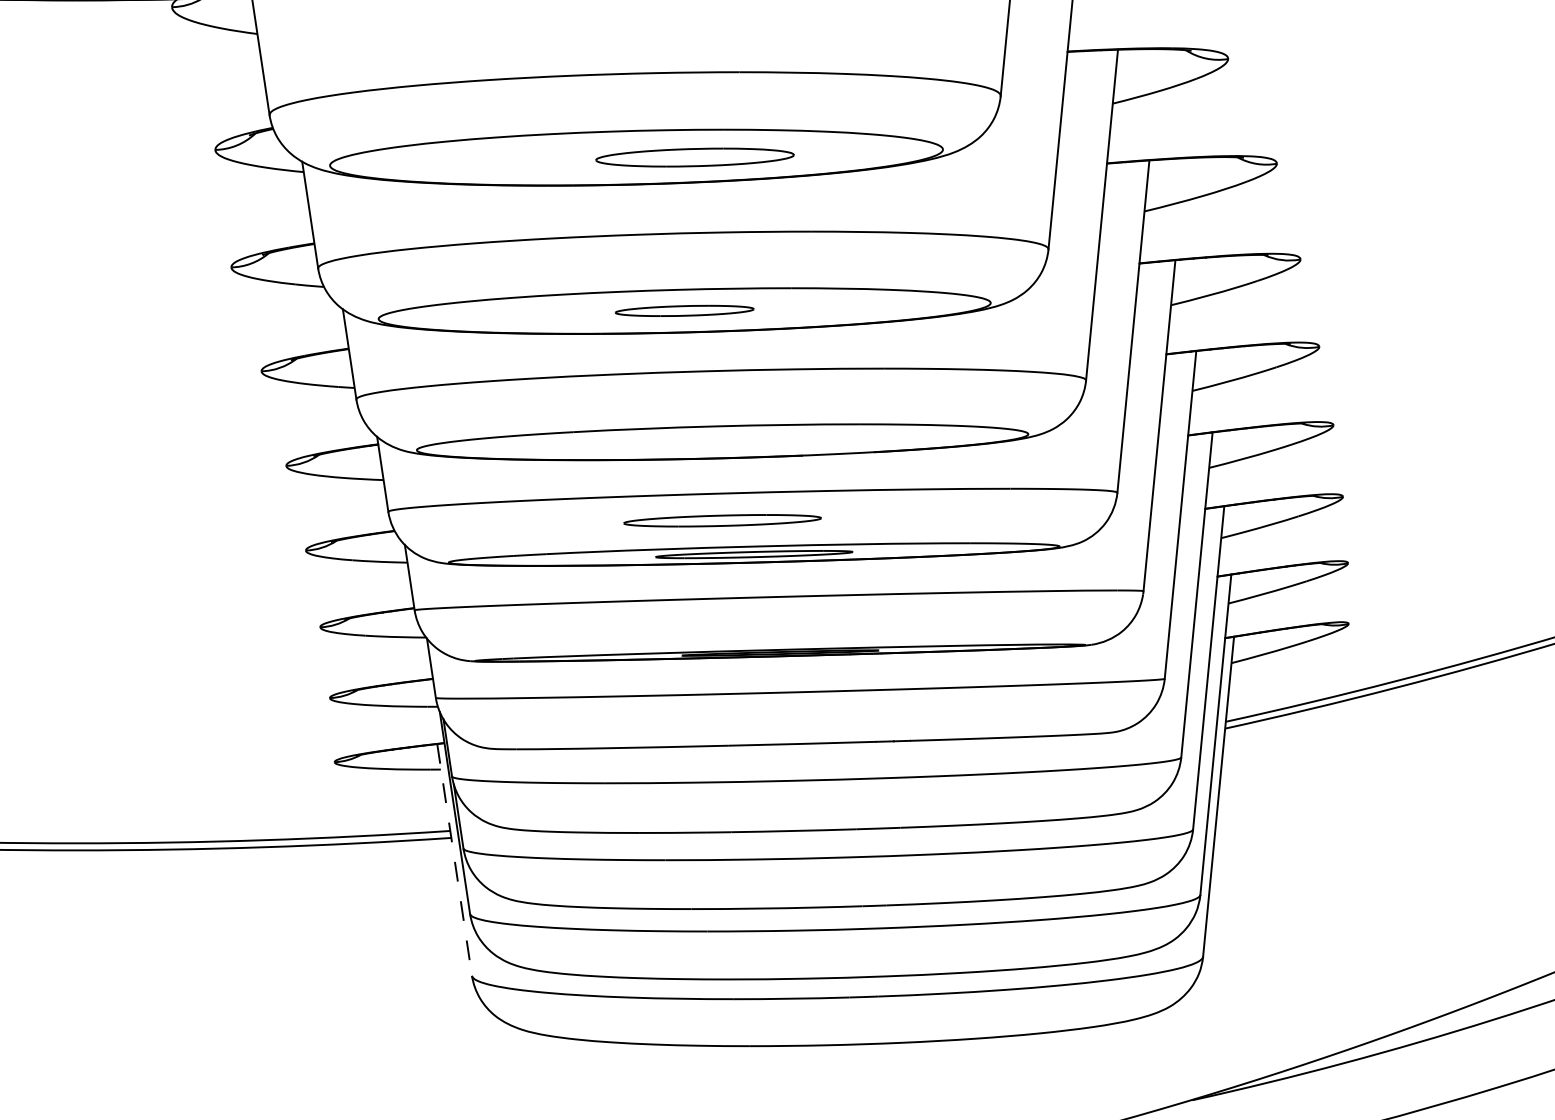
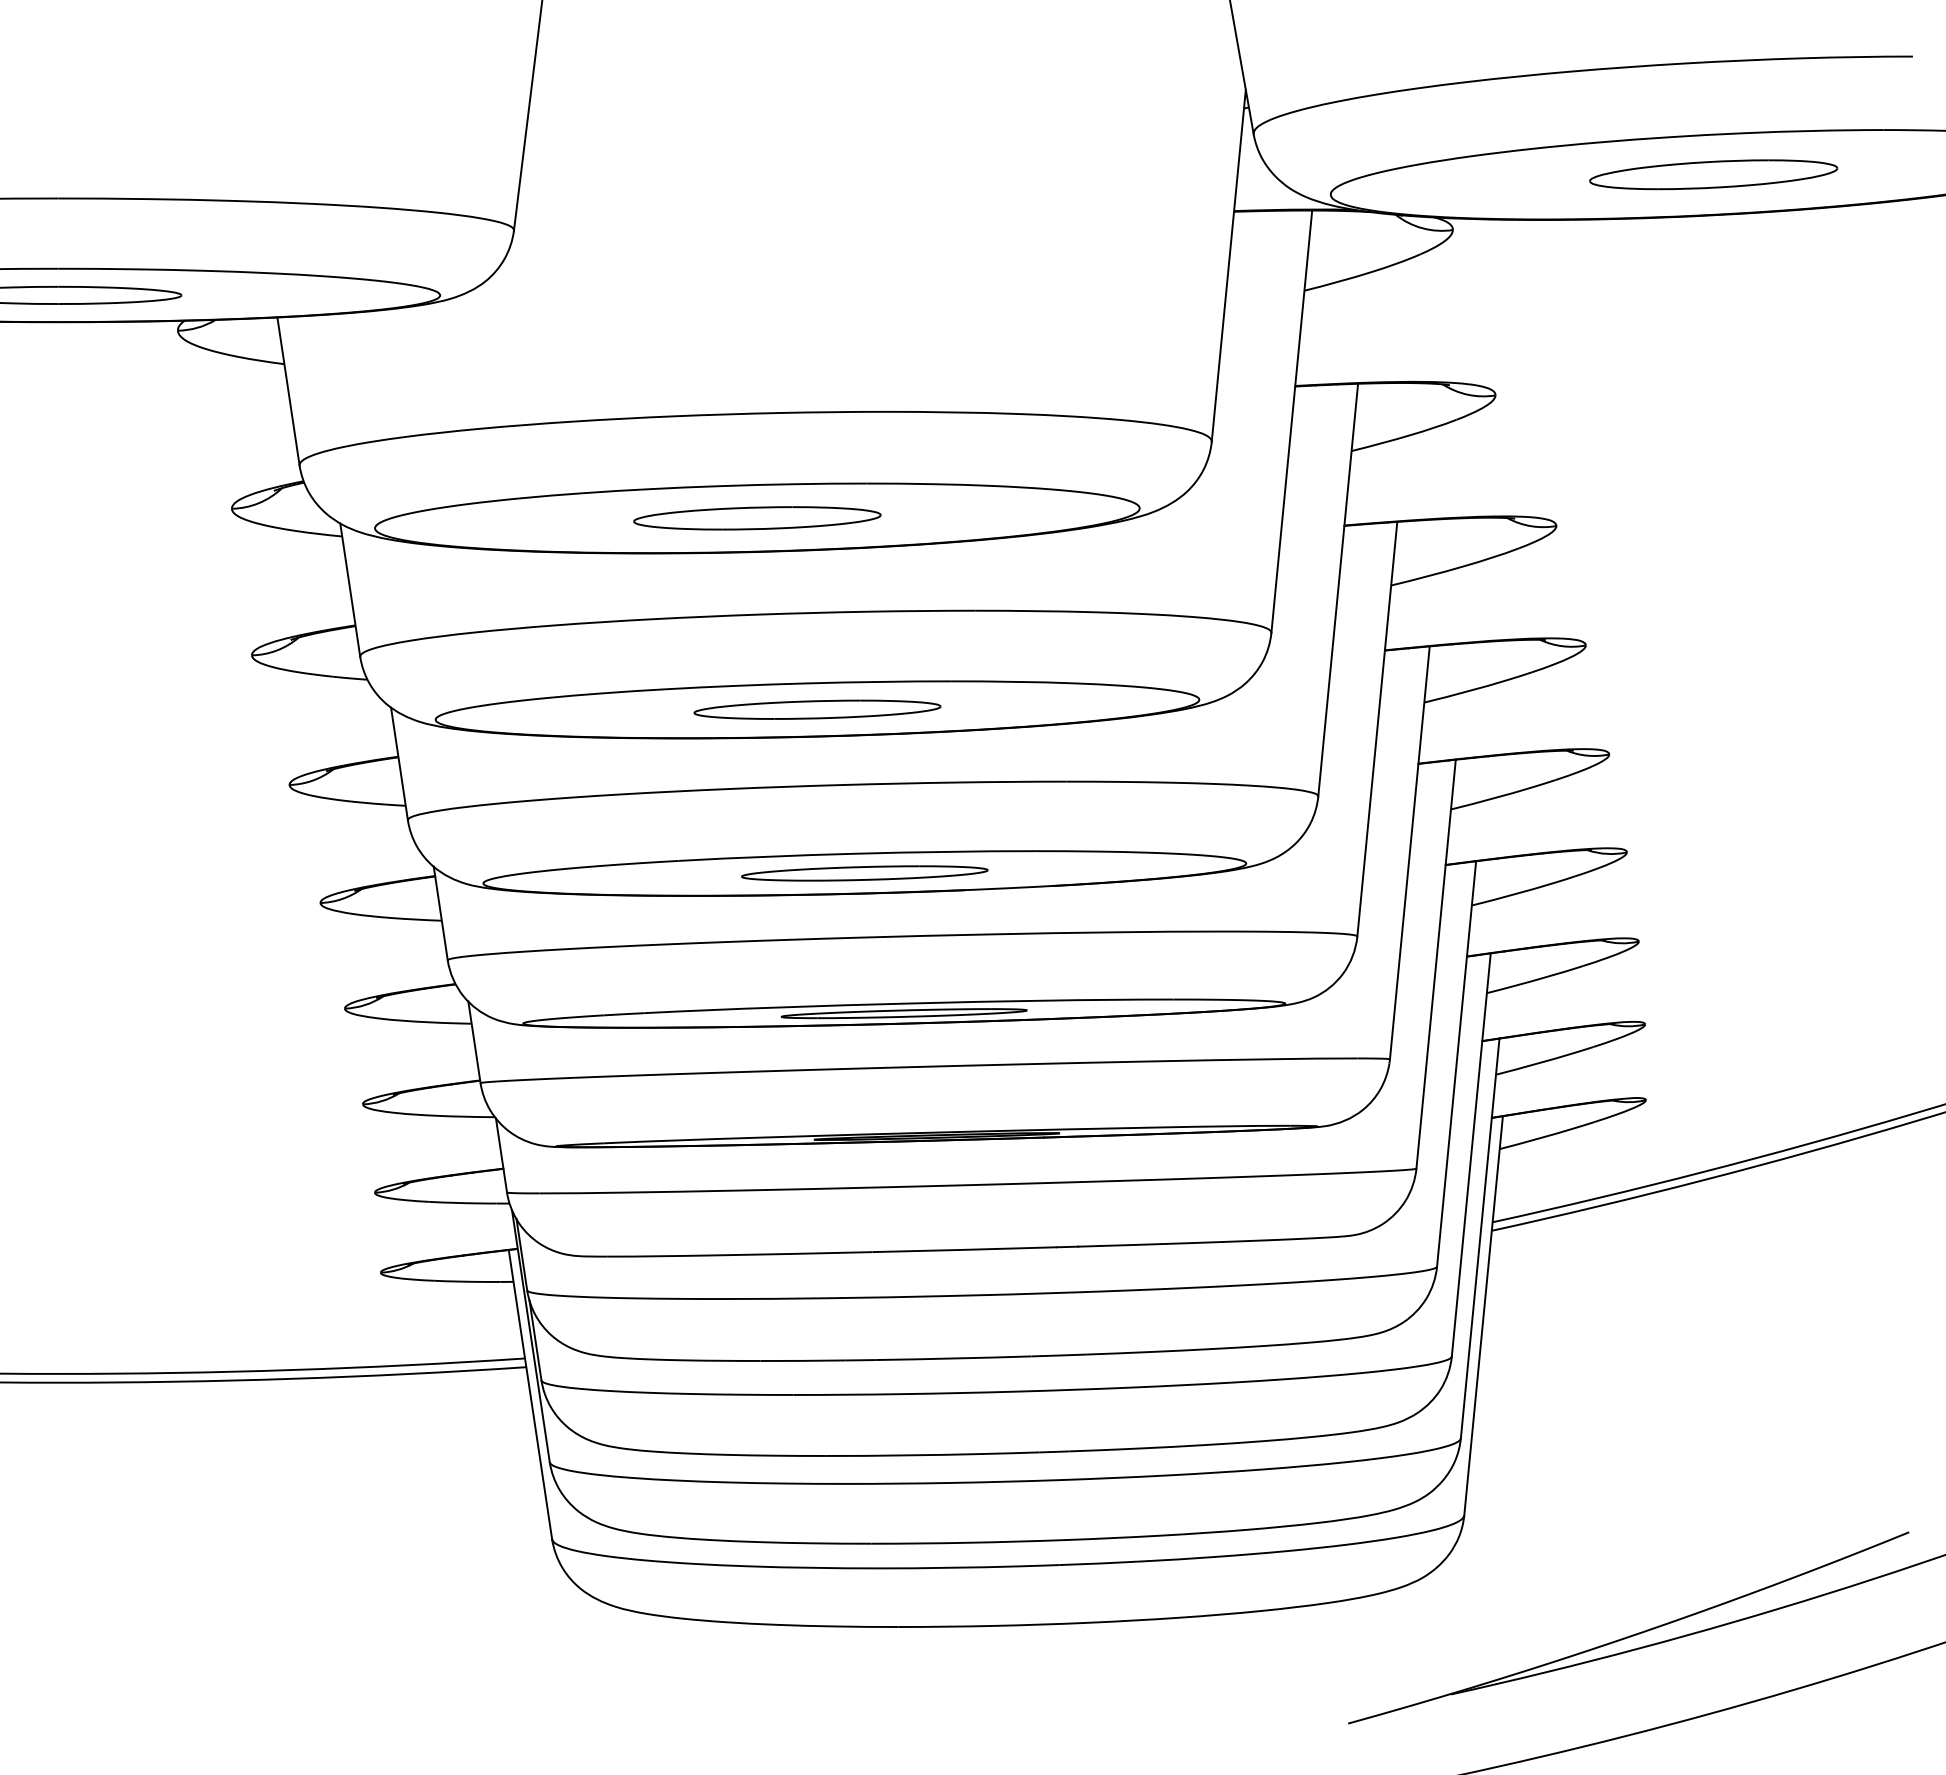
part: (695, 157) -> (757, 518), moved
part: (684, 310) -> (817, 709), size x1.43
part: (722, 520) -> (864, 873), moved
line: (454, 860) -> (530, 1395), dashed -> solid

